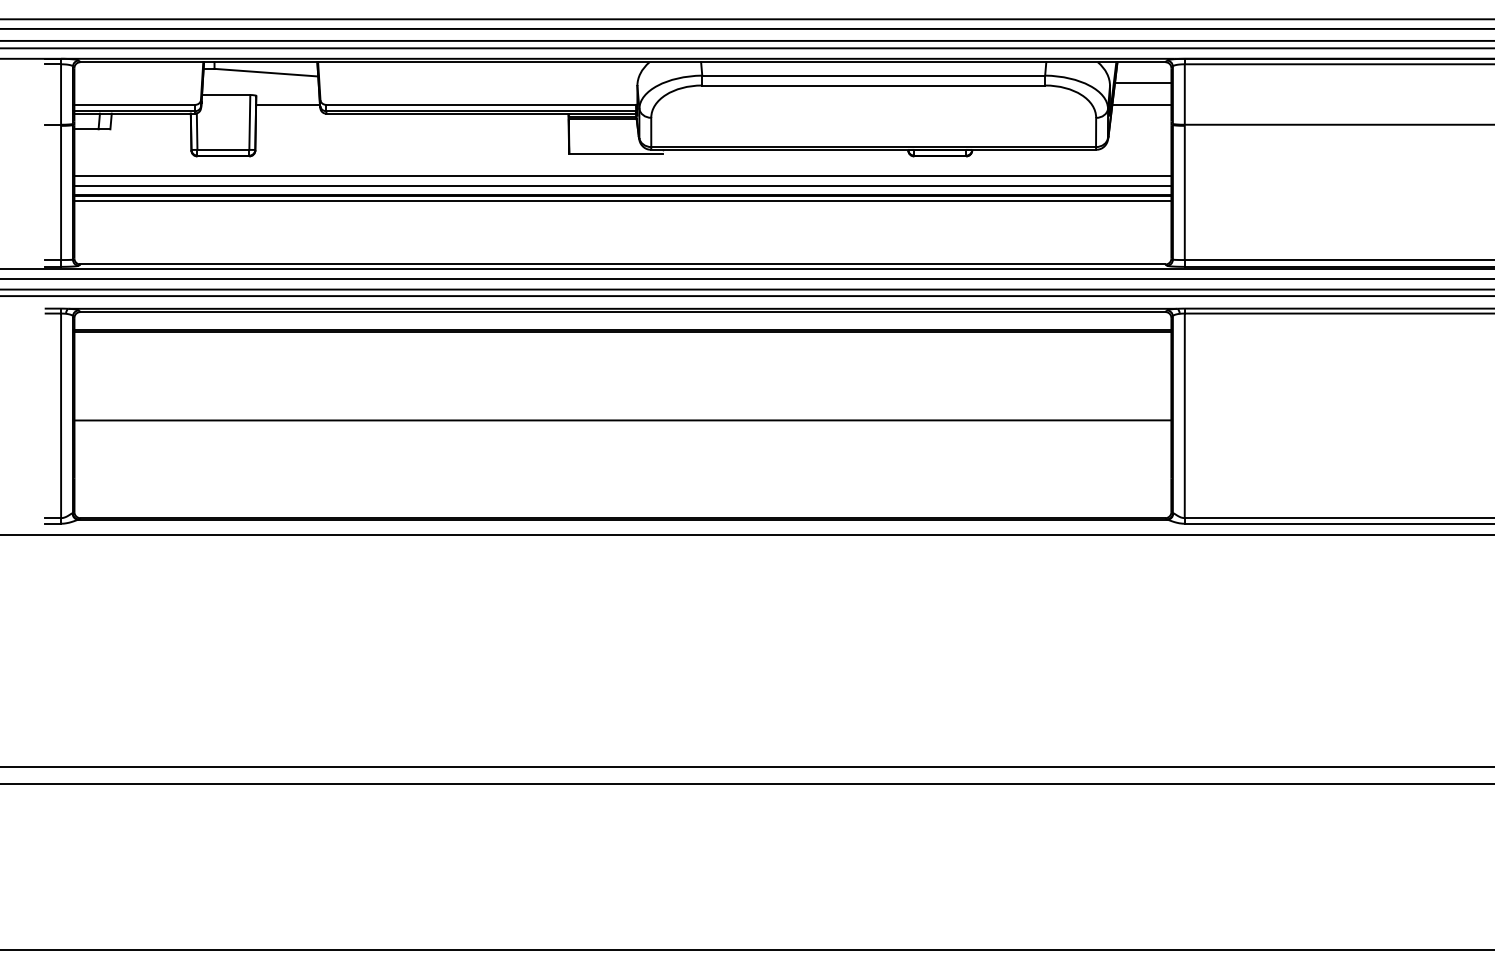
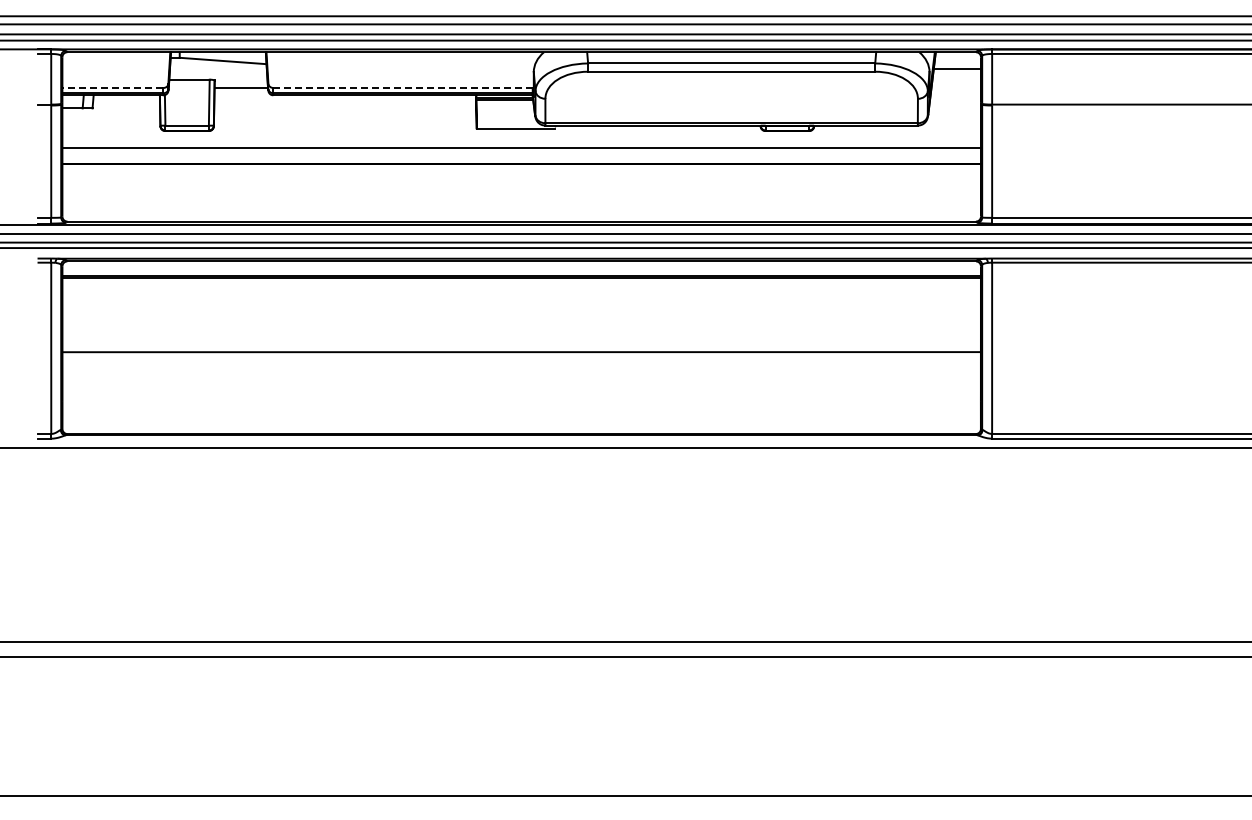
line: (134, 104) -> (112, 87), solid -> dashed
line: (481, 104) -> (403, 87), solid -> dashed
line: (1141, 105) -> (955, 88), removed
line: (622, 185) -> (521, 155), removed
line: (622, 201) -> (521, 168), removed

